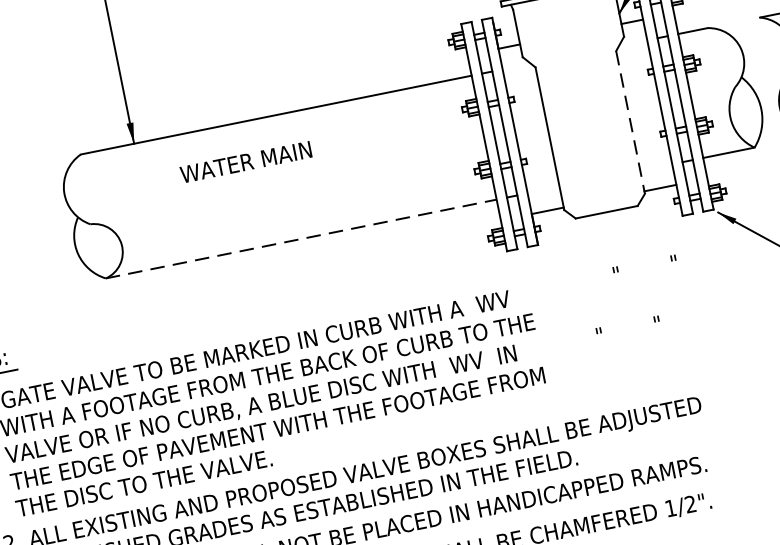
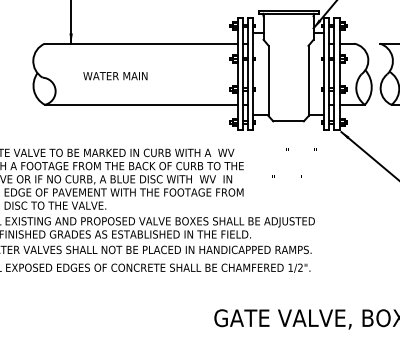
line: (630, 123) -> (308, 81), dashed -> solid
text: (246, 162) -> (115, 76), moved
line: (301, 238) -> (141, 104), dashed -> solid

